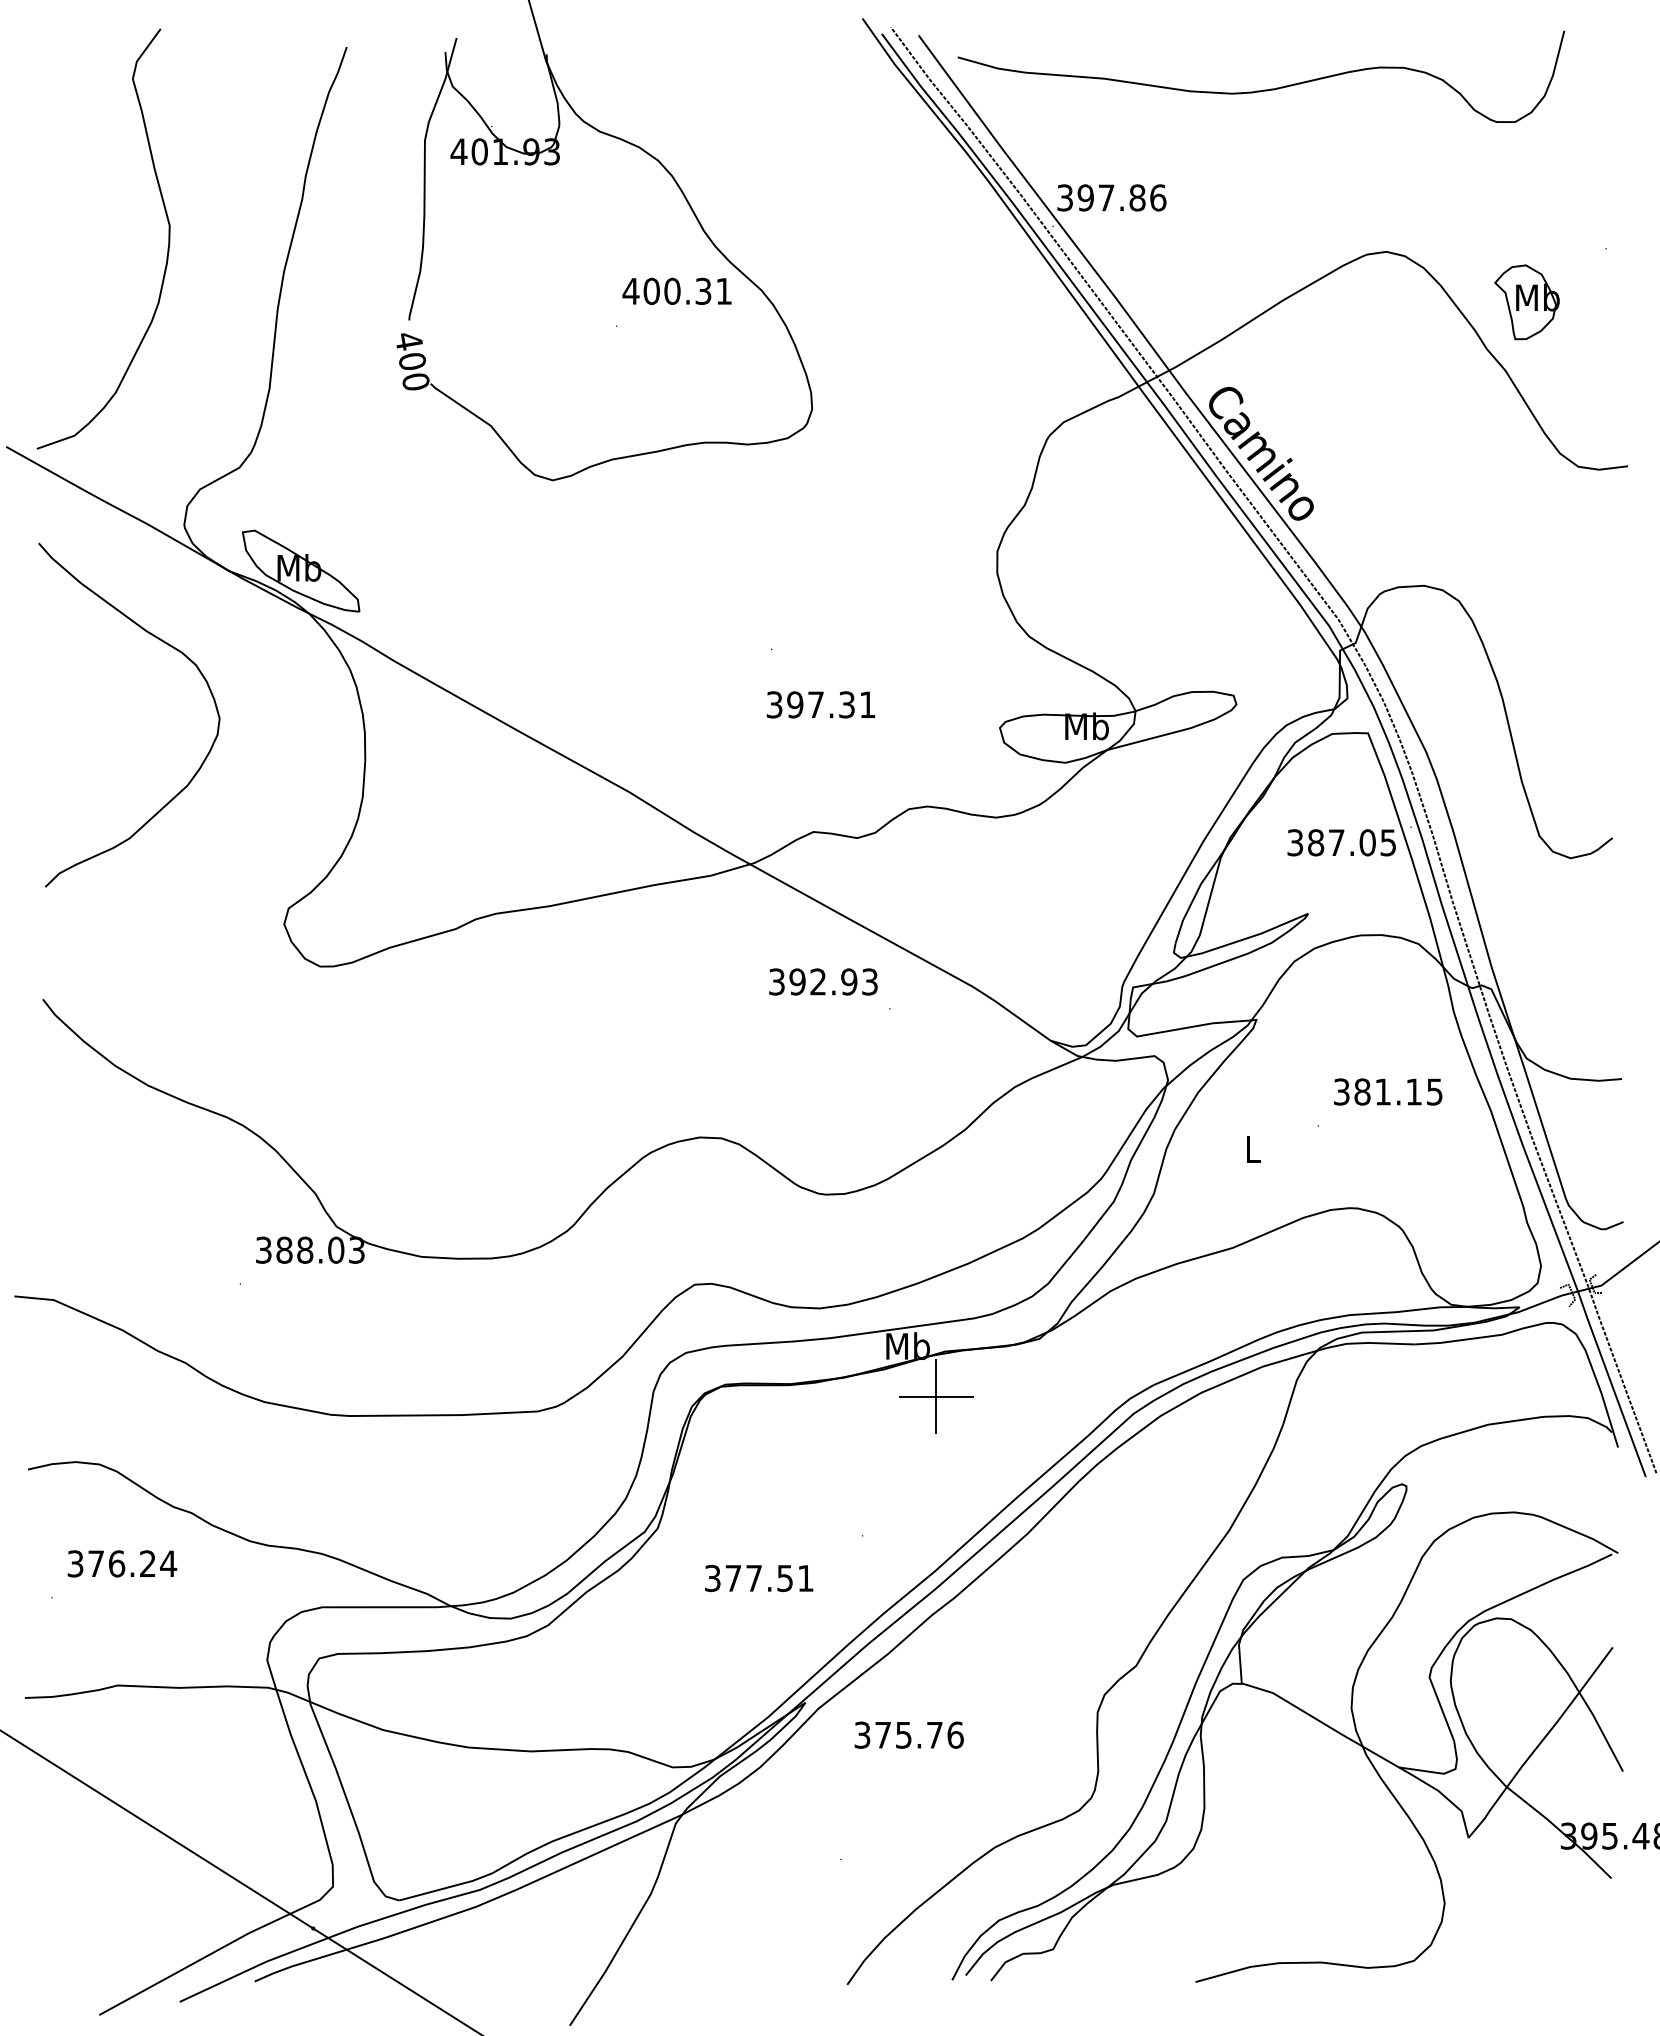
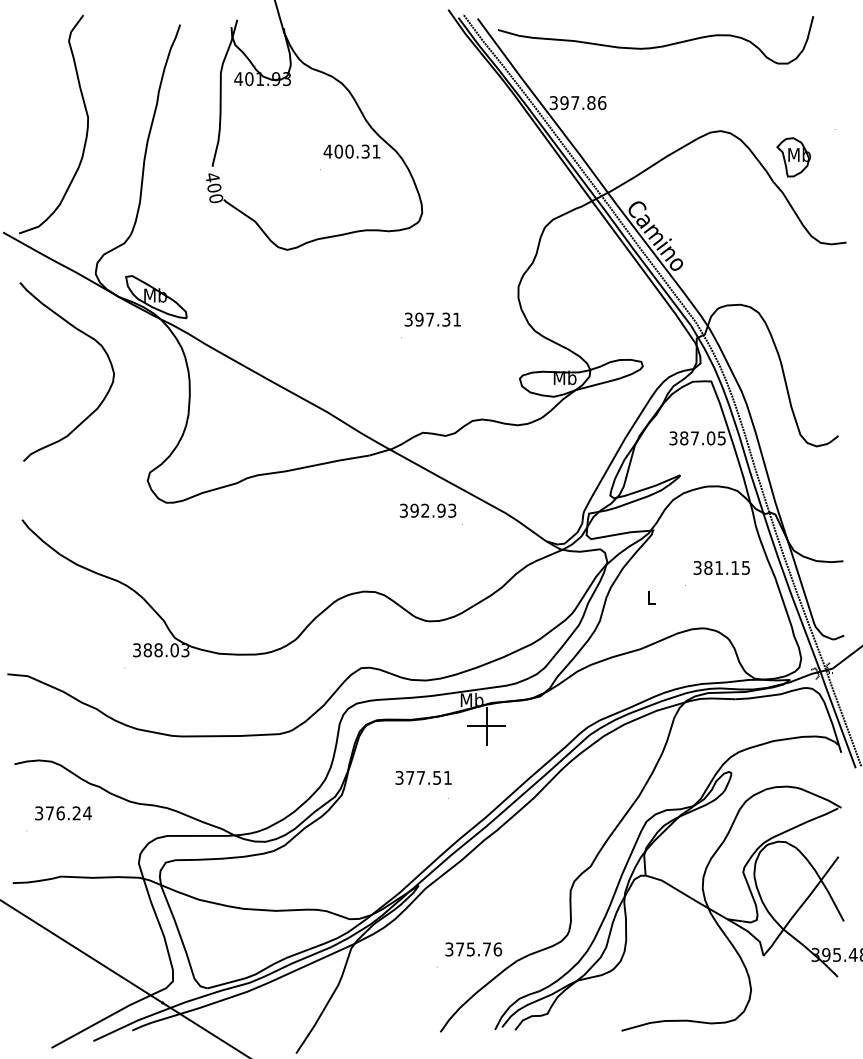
text: (820, 704) -> (432, 319), moved
text: (758, 1577) -> (423, 777), moved
text: (908, 1735) -> (473, 949), moved

